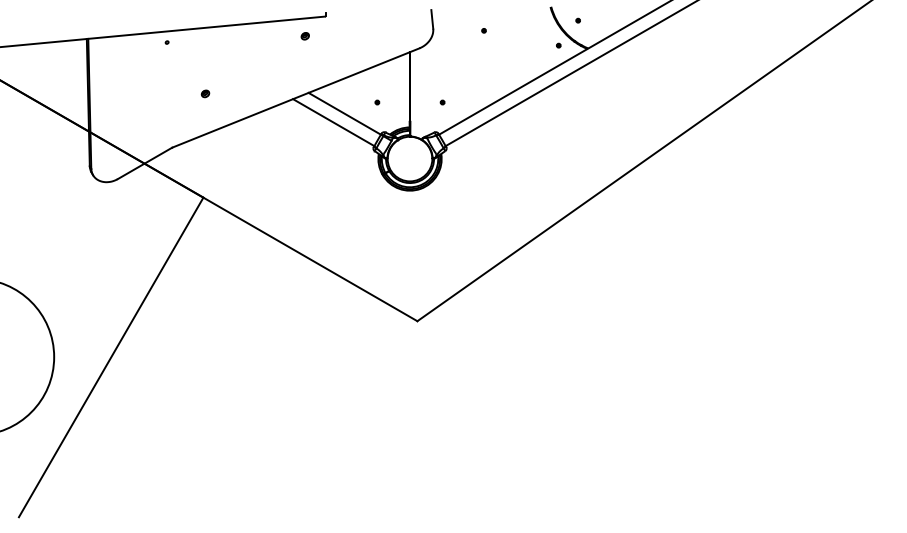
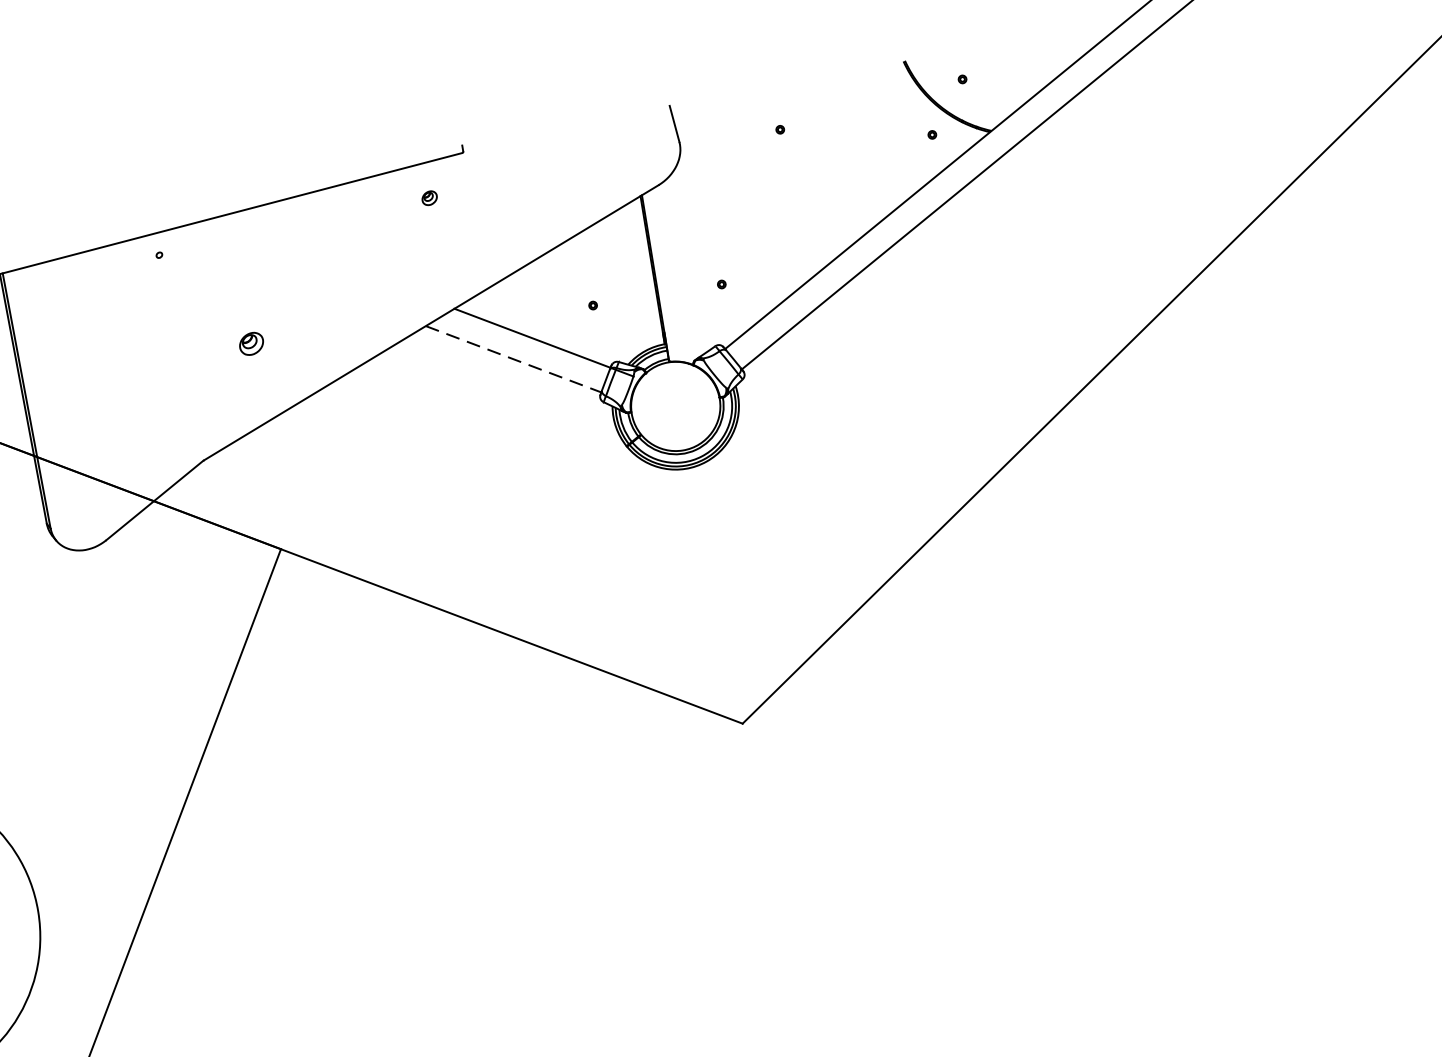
part: (205, 93) -> (251, 343), size x1.6
line: (333, 122) -> (513, 359), solid -> dashed

